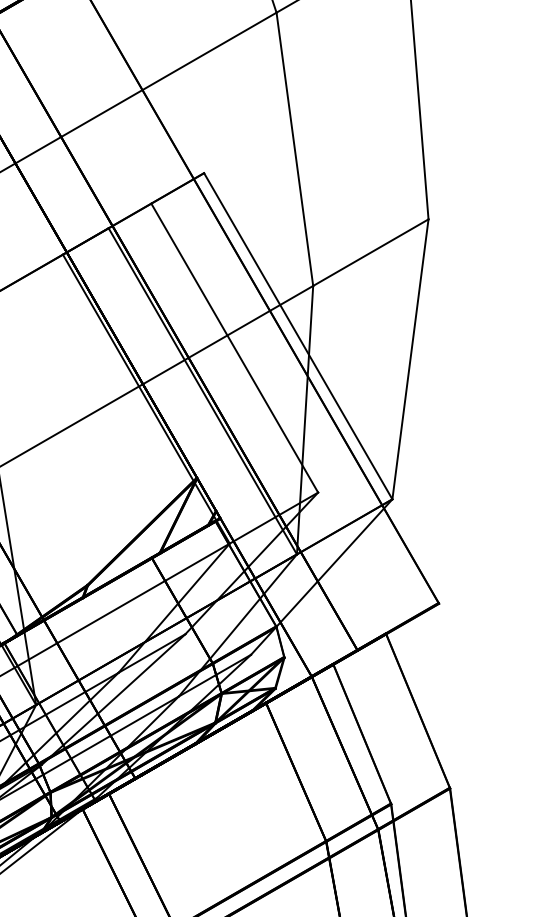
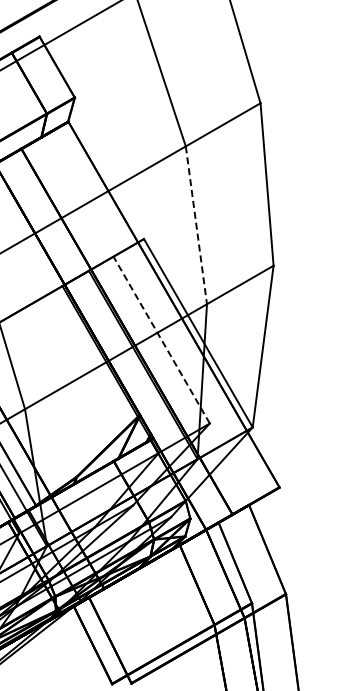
line: (295, 149) -> (196, 225), solid -> dashed
line: (234, 347) -> (161, 339), solid -> dashed

